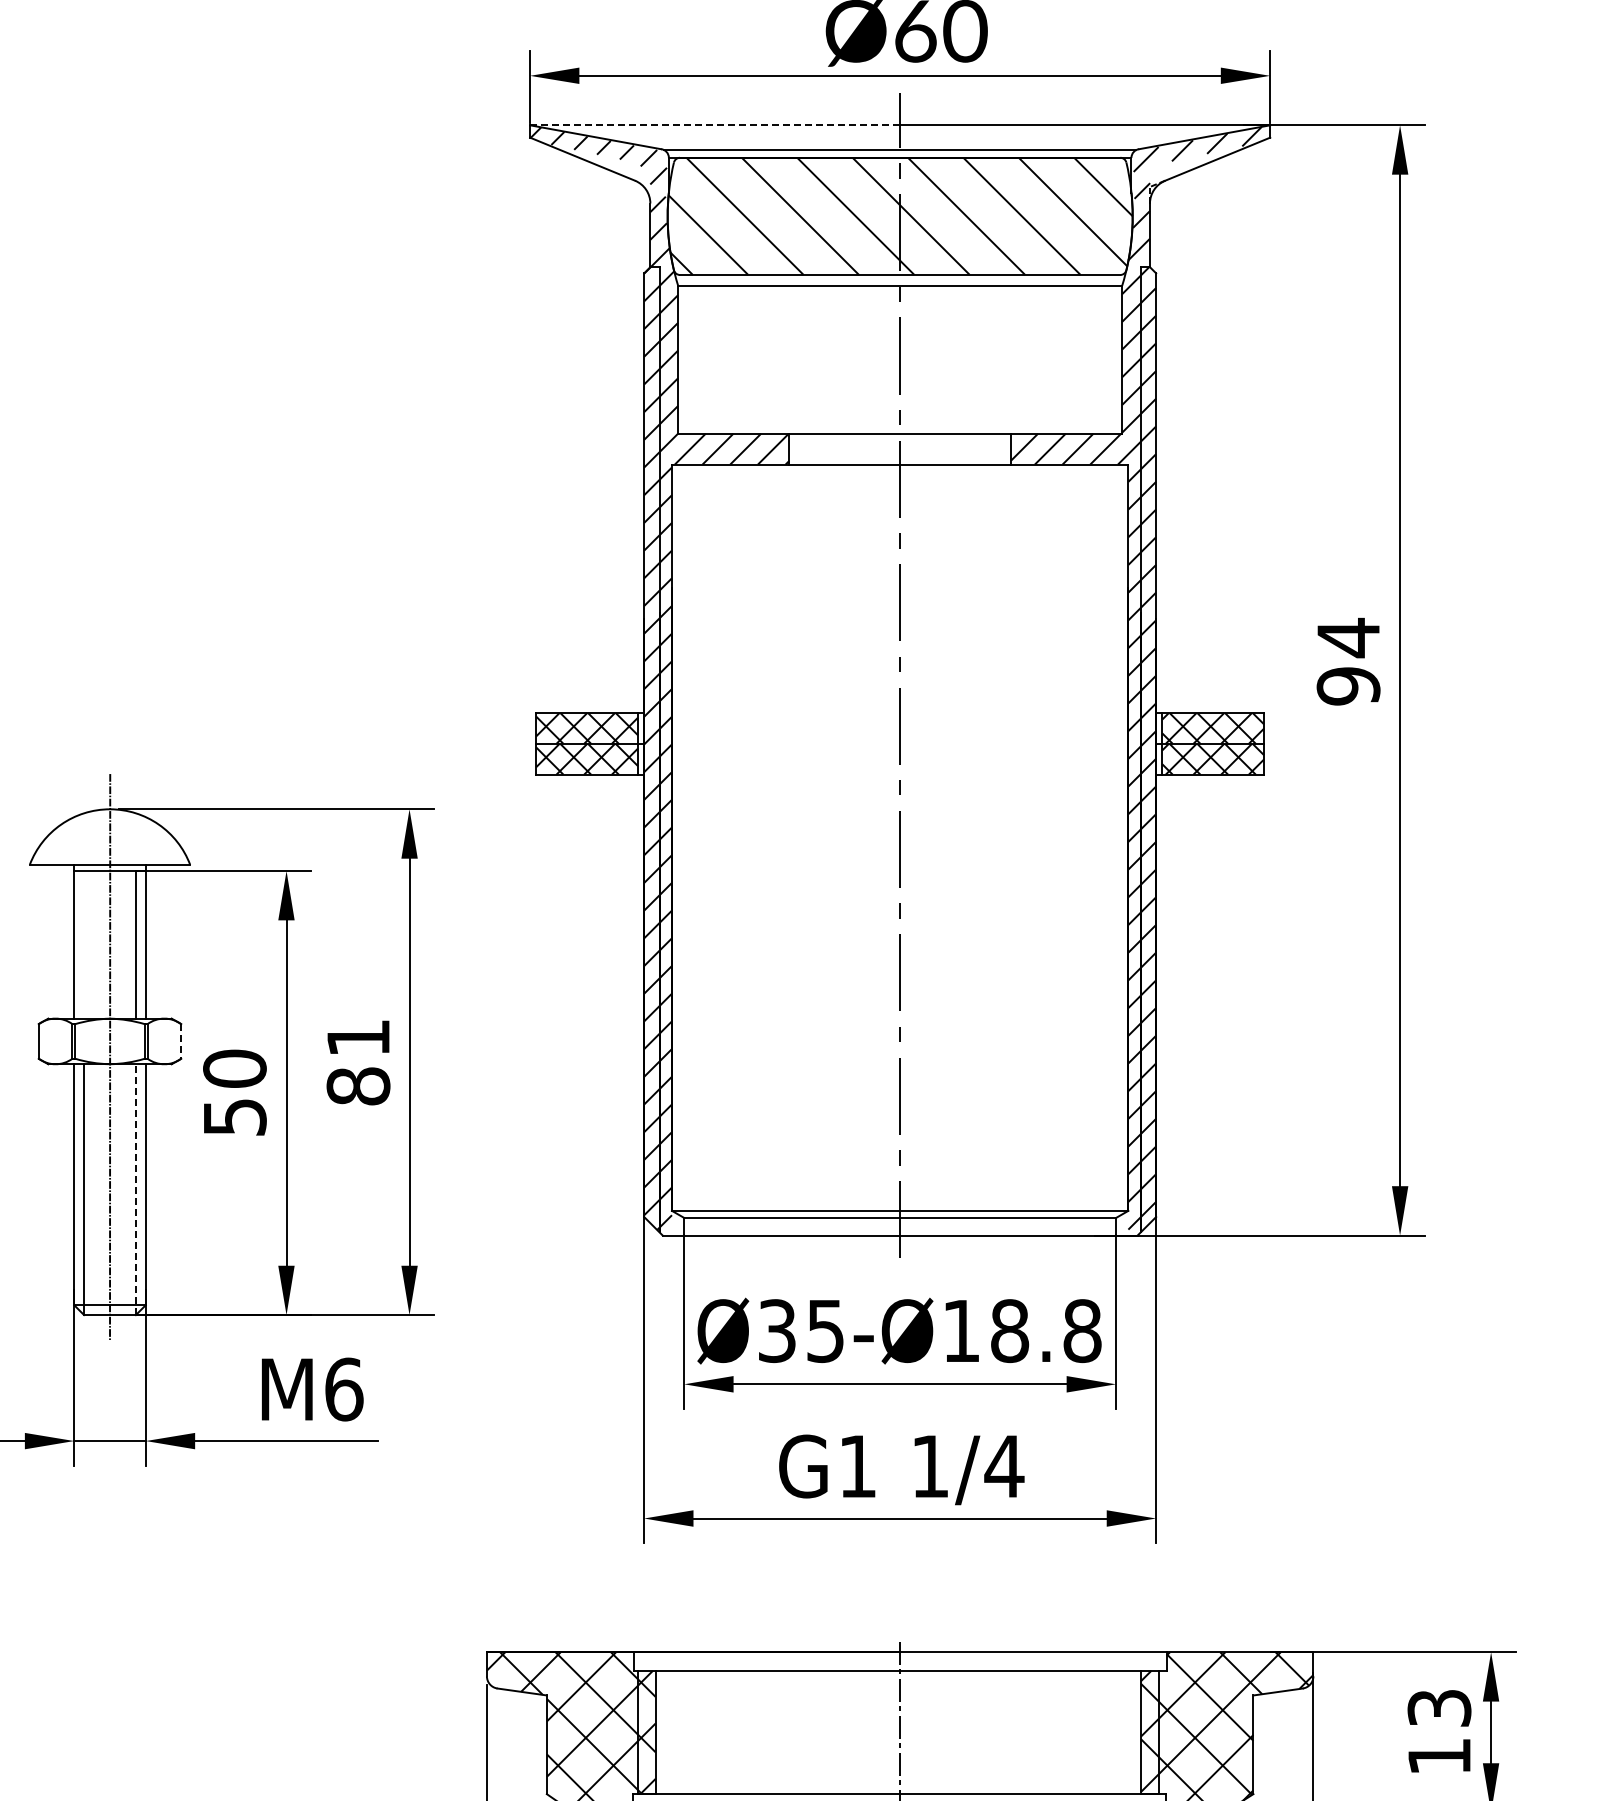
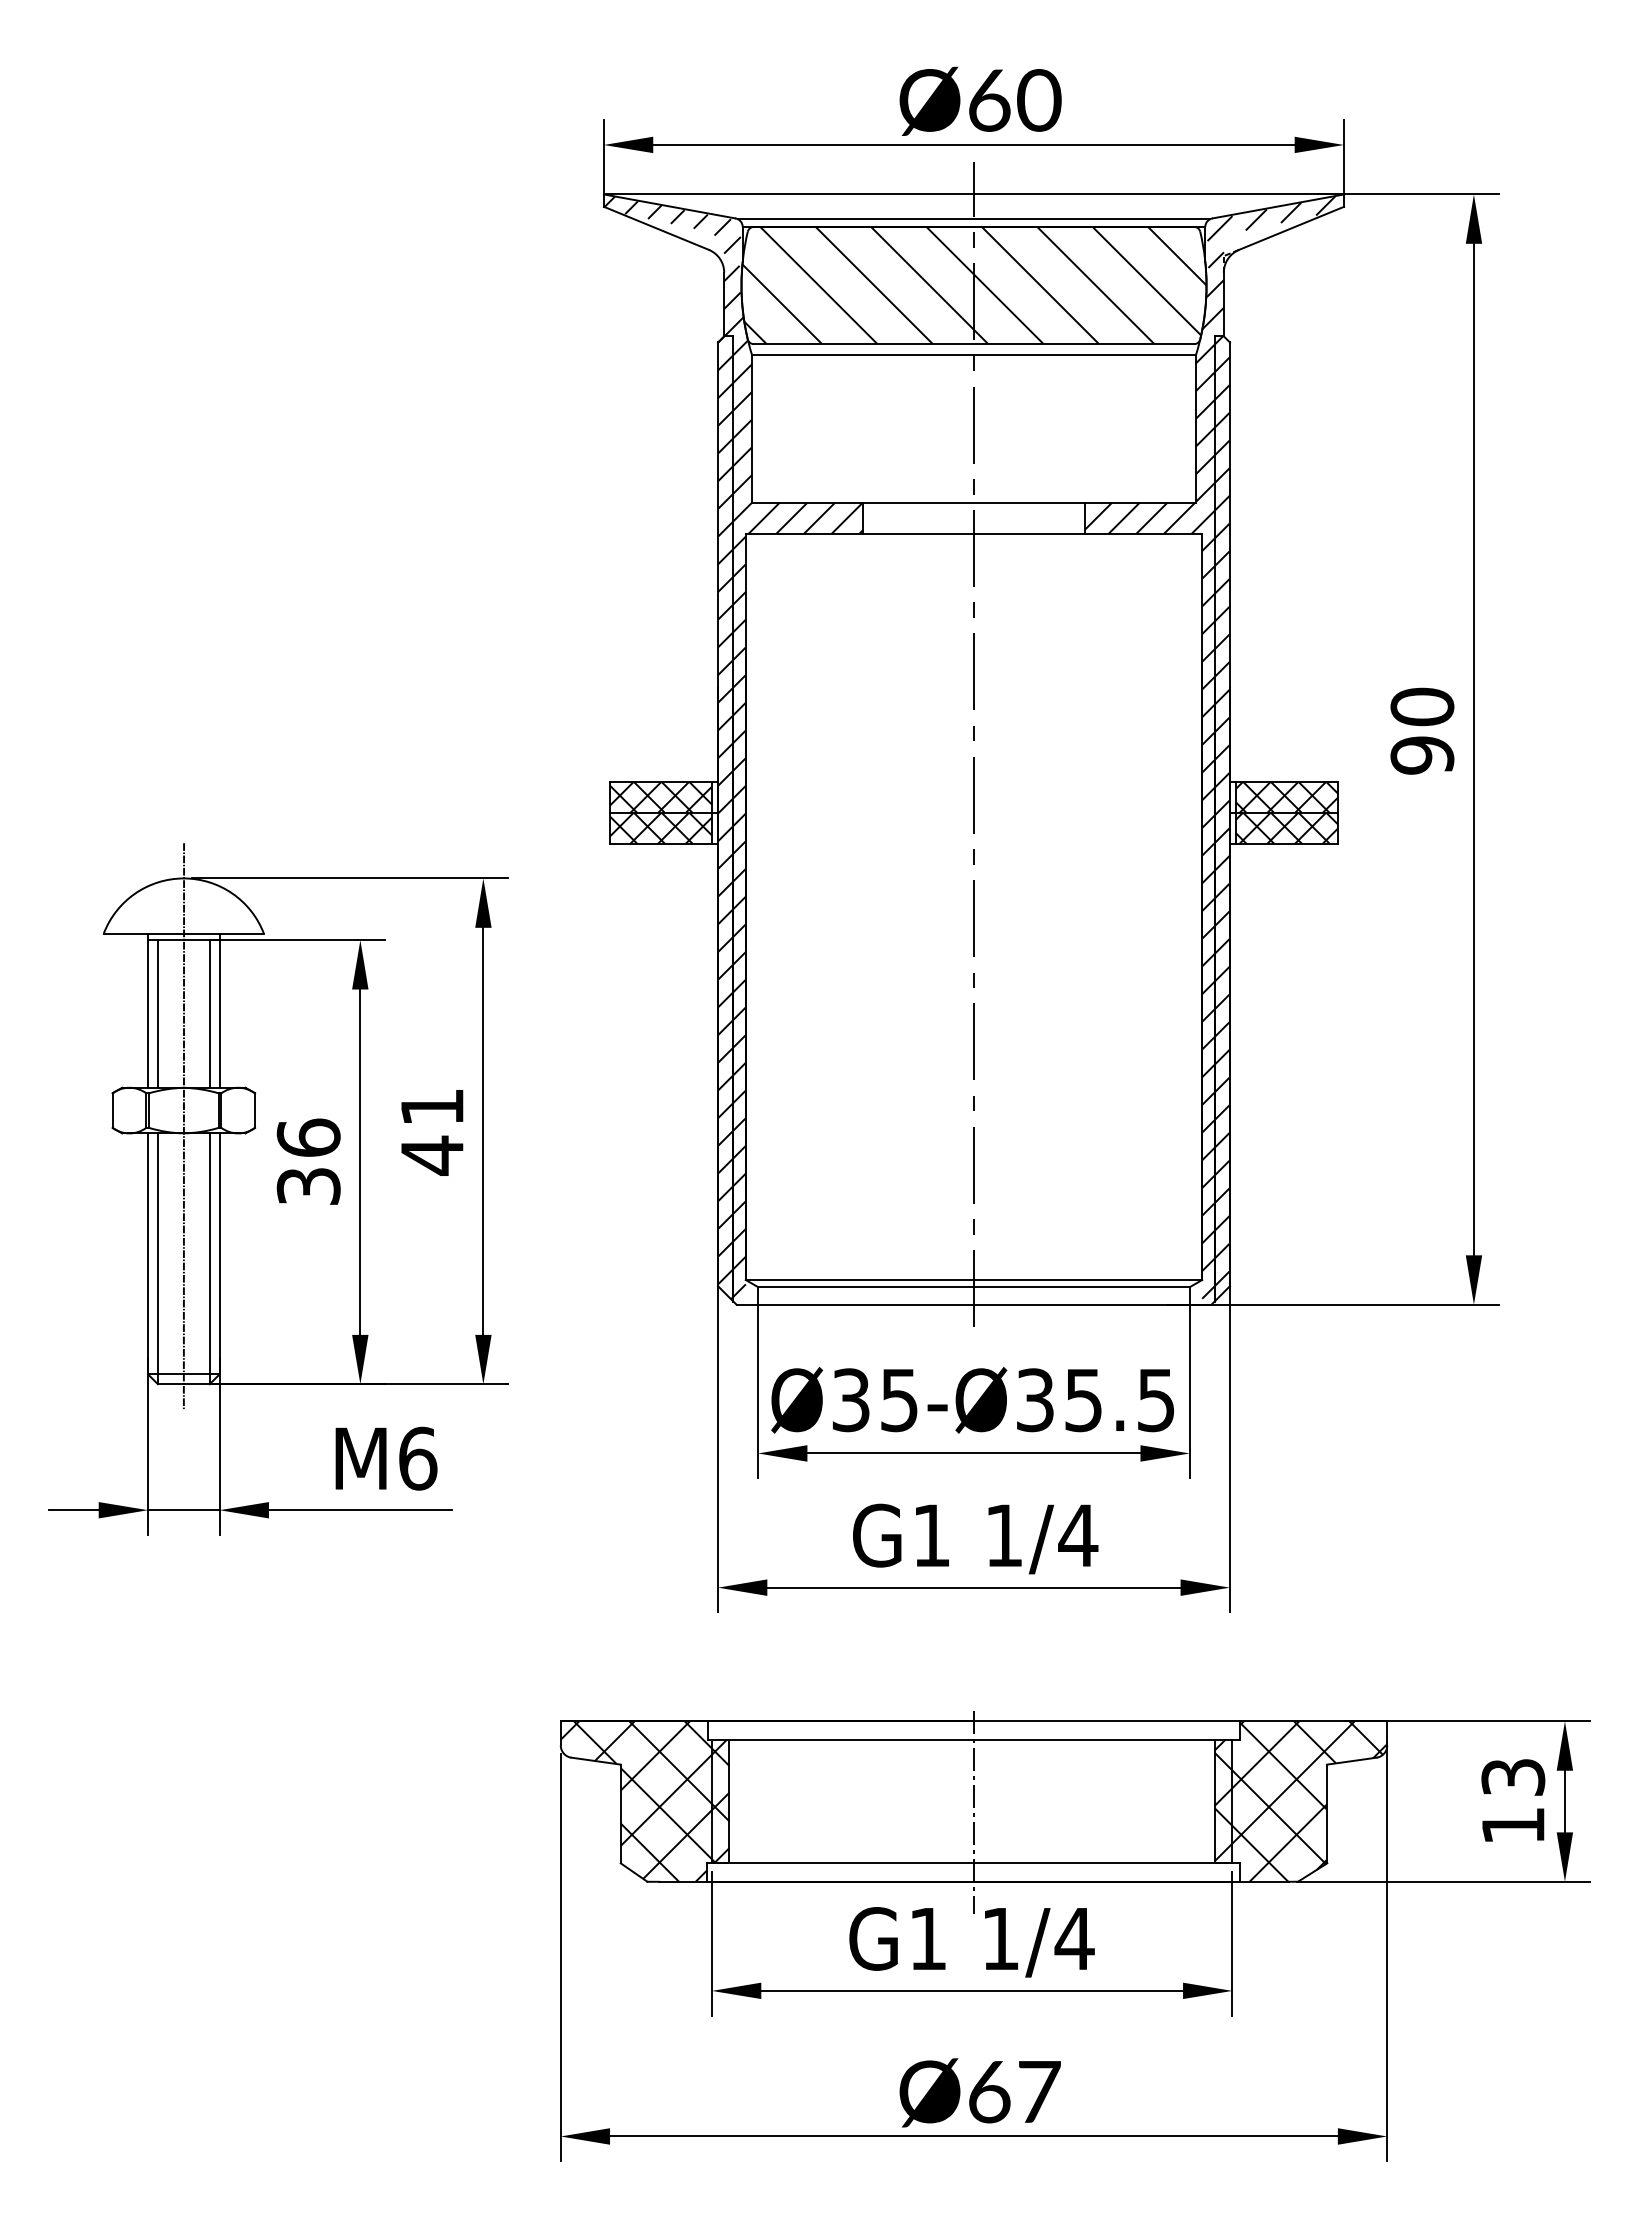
line: (714, 125) -> (788, 194), dashed -> solid
text: (1348, 638) -> (1422, 707), 94 -> 90
line: (83, 944) -> (157, 1013), added
line: (181, 1042) -> (255, 1111), dashed -> solid
text: (358, 1086) -> (432, 1155), 81 -> 41
text: (234, 1092) -> (308, 1161), 50 -> 36
line: (135, 1189) -> (209, 1258), dashed -> solid
text: (1022, 1331) -> (1096, 1400), Ø35-Ø18.8 -> Ø35-Ø35.5

